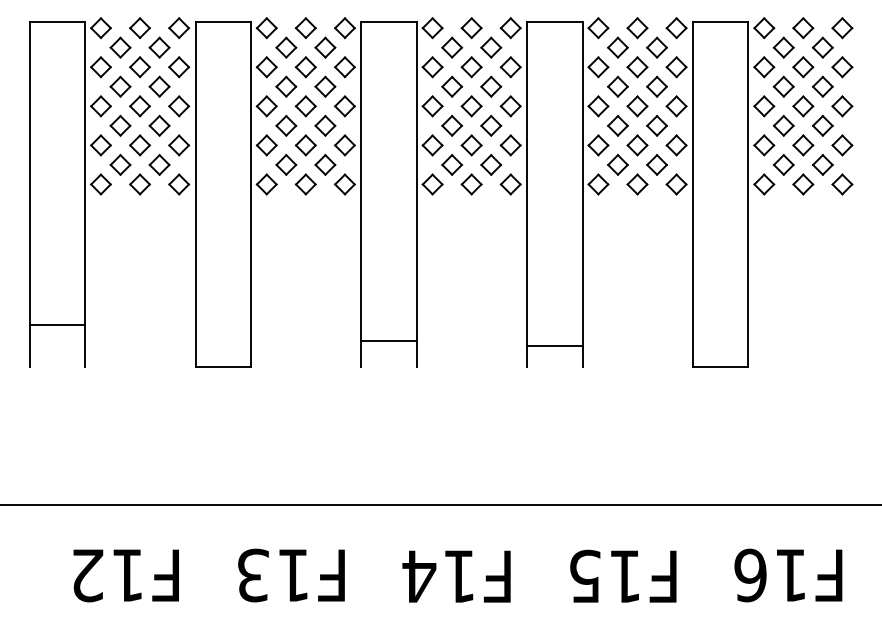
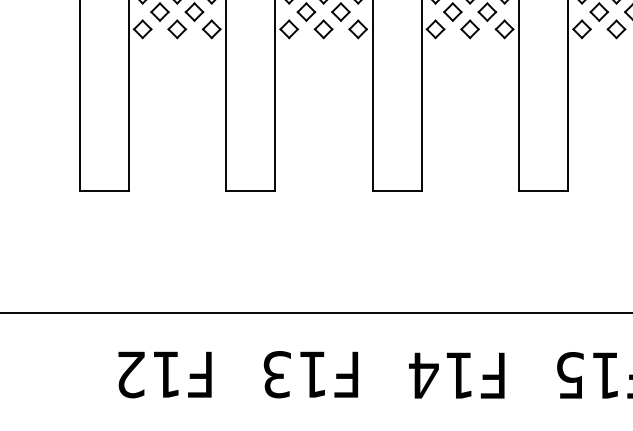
line: (57, 325) -> (104, 190), moved
line: (388, 341) -> (396, 190), moved
line: (554, 346) -> (543, 190), moved

